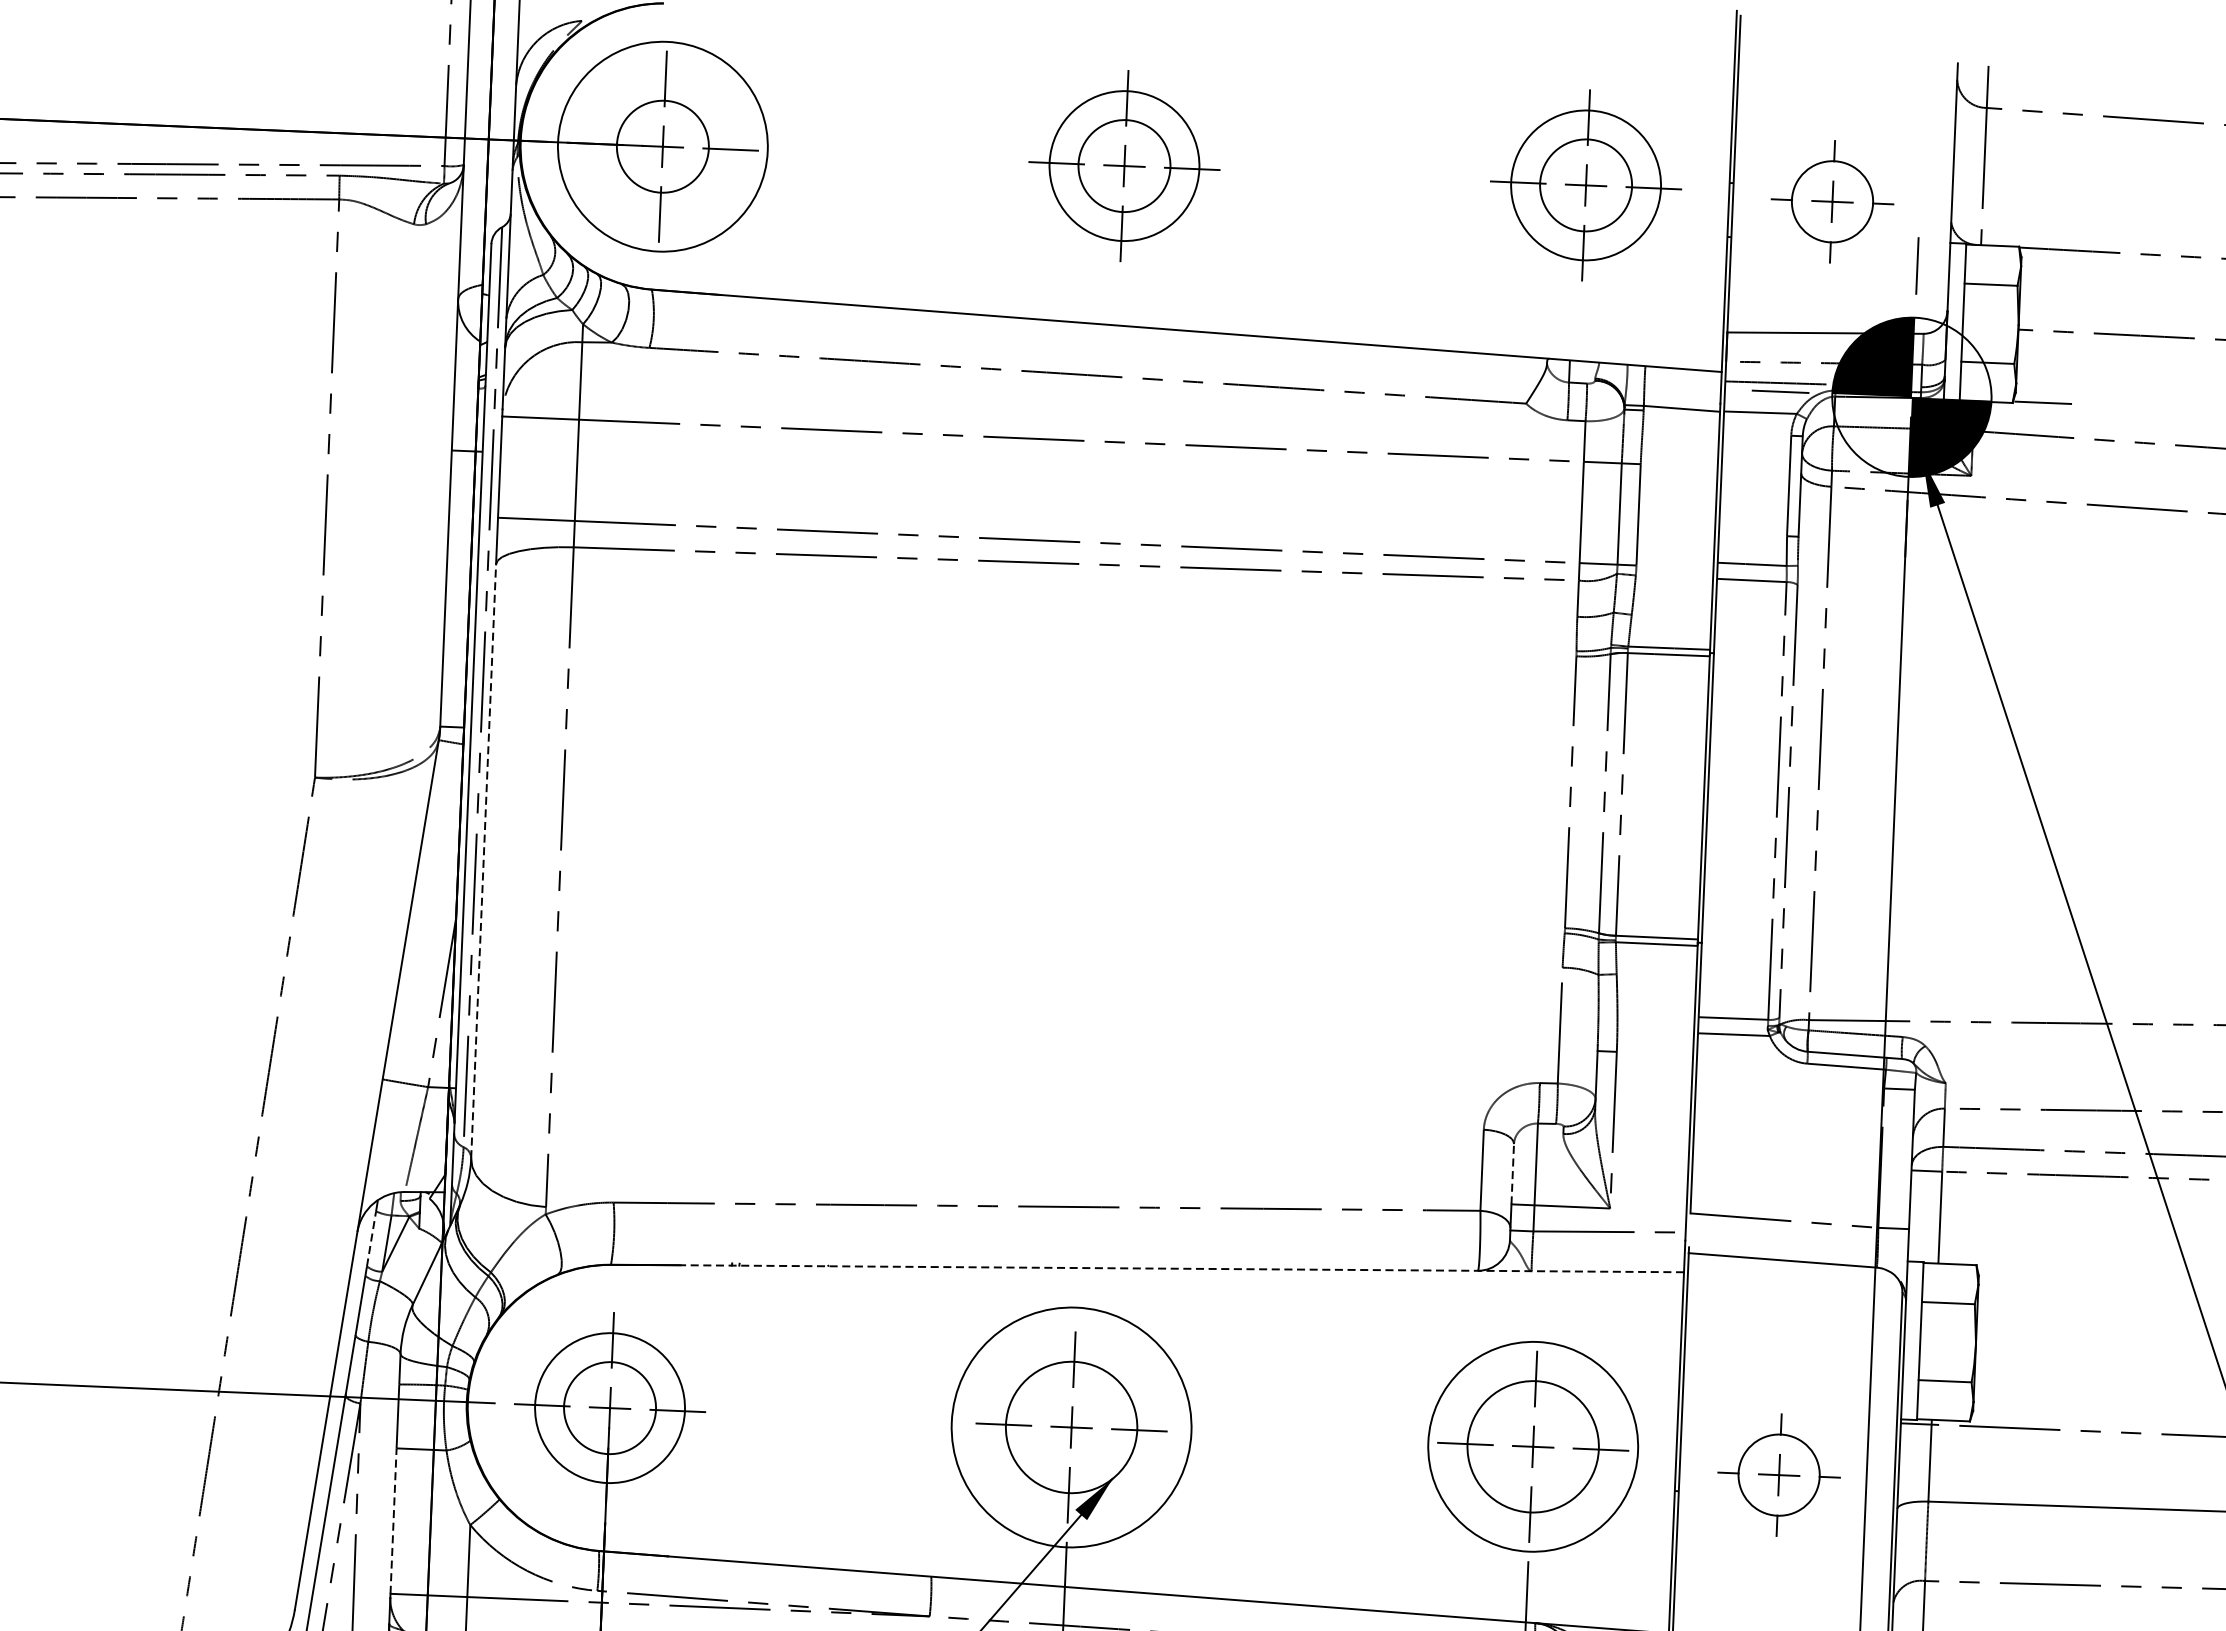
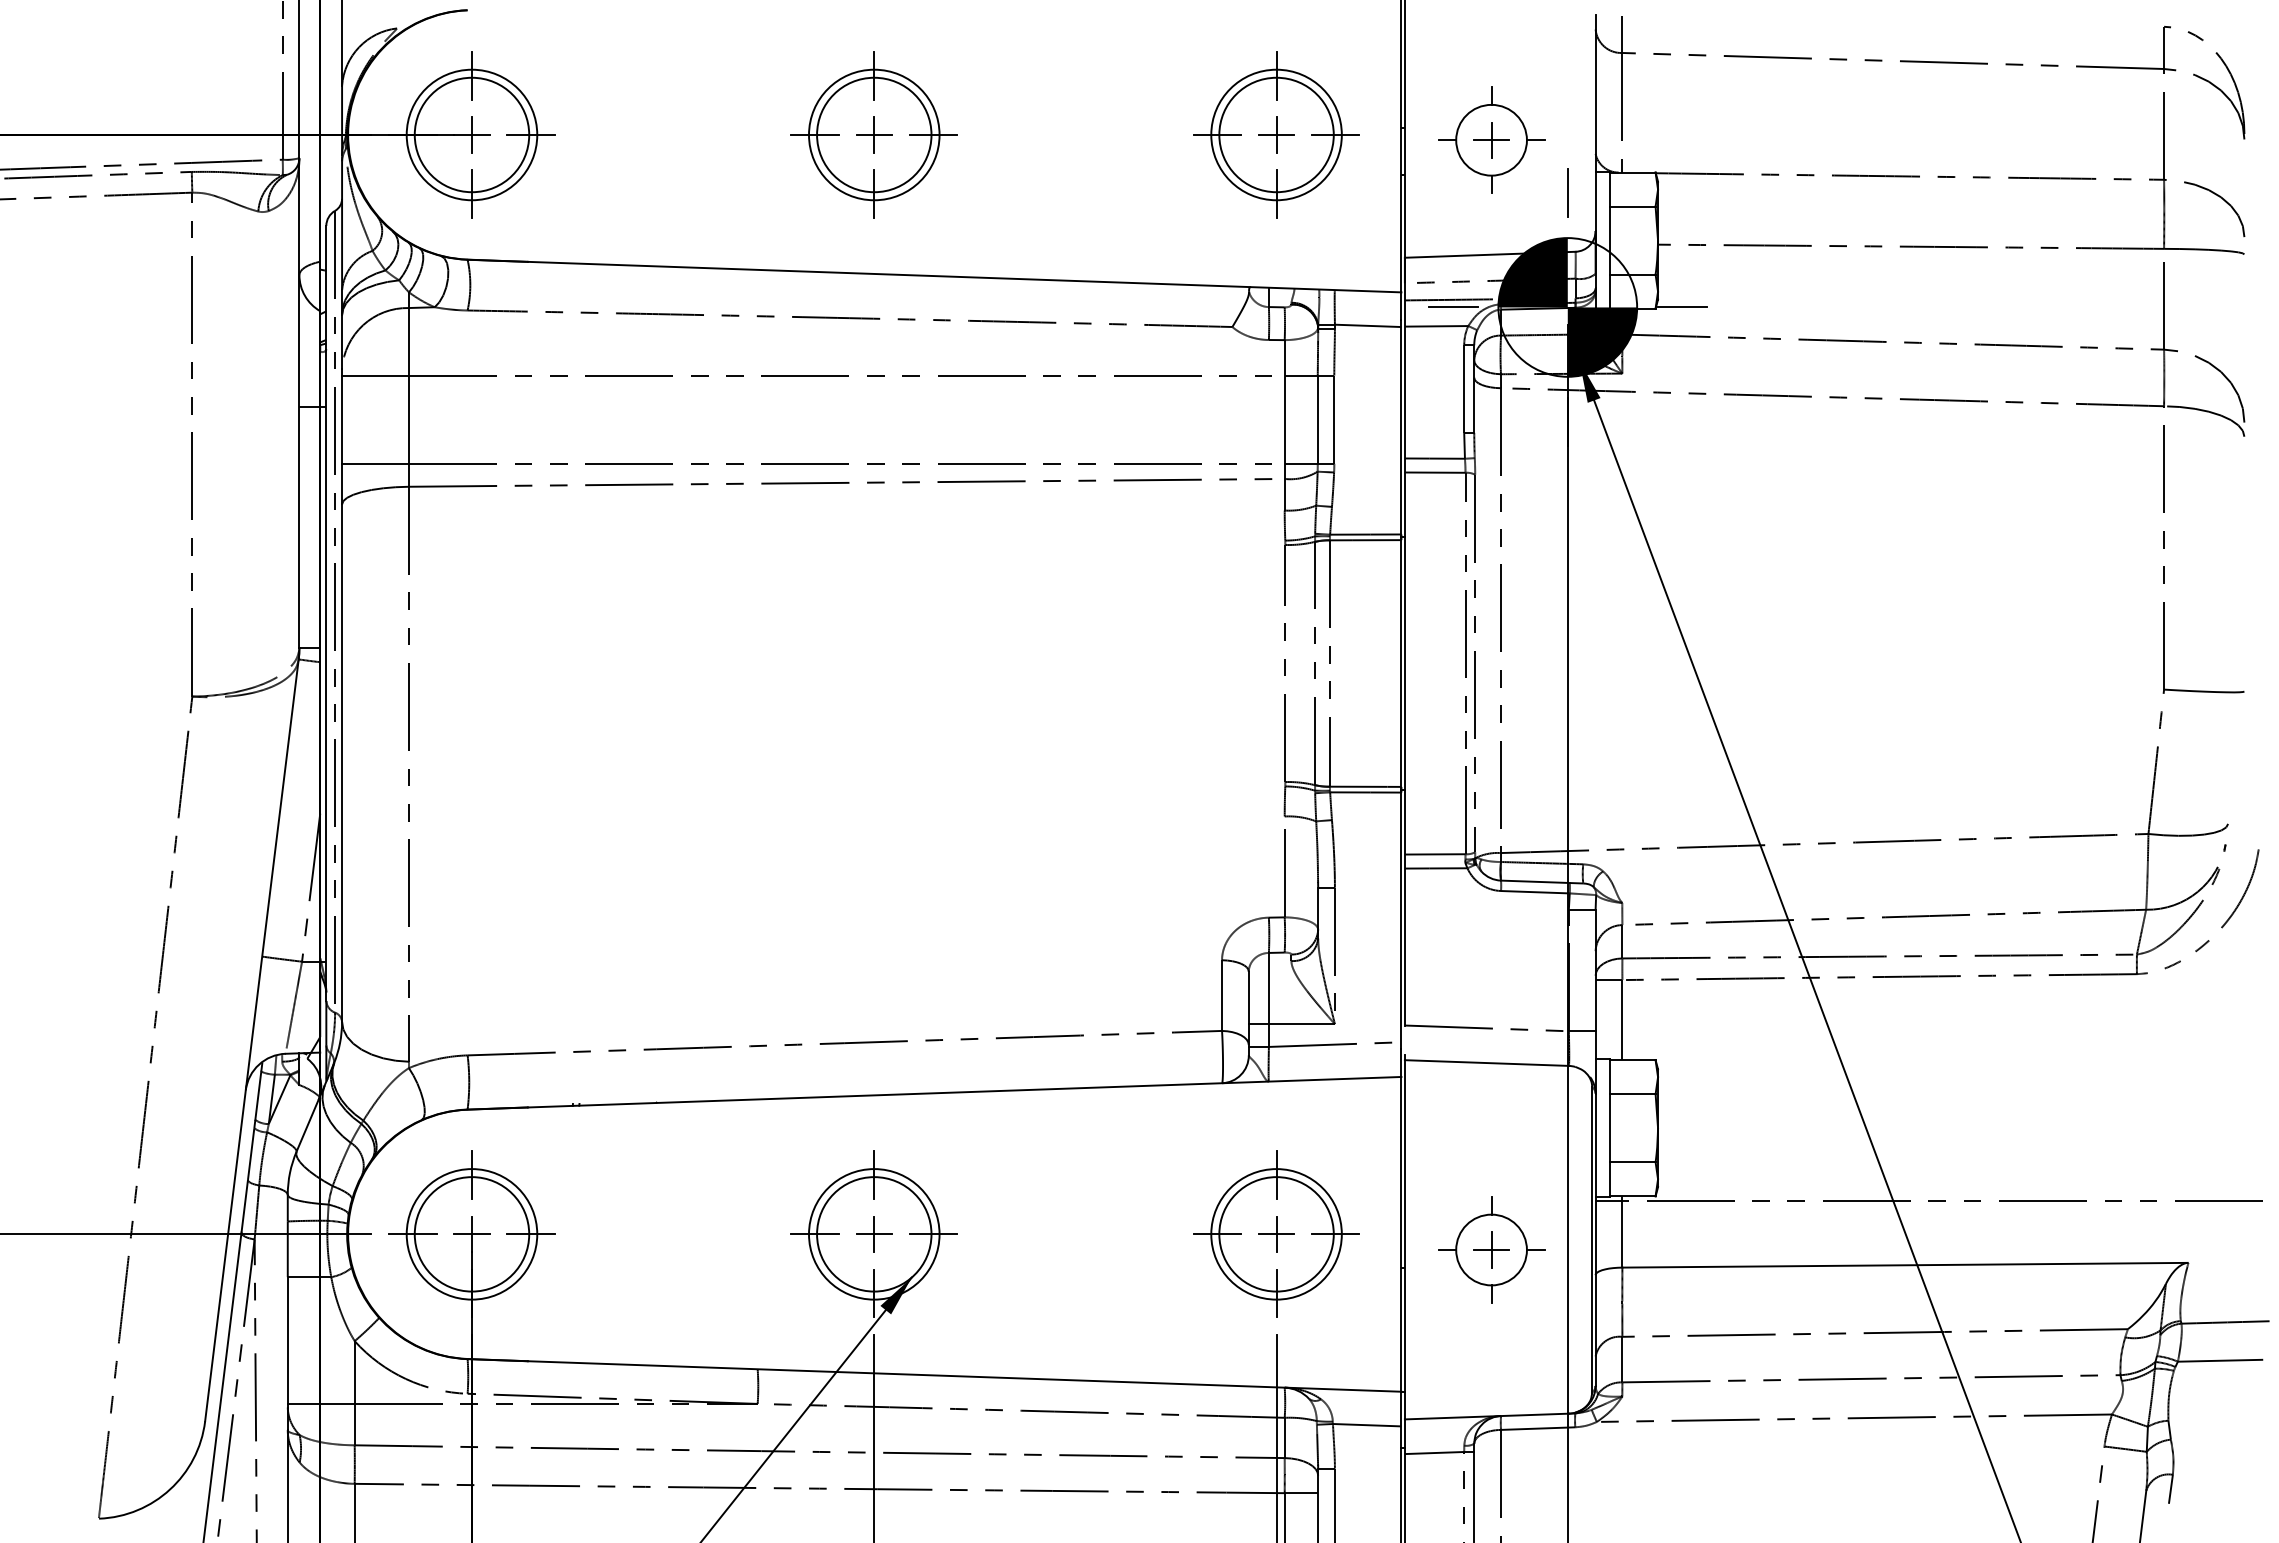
circle: (662, 146) -> (471, 134), size x0.71
circle: (662, 146) -> (471, 134), size x1.43
circle: (1124, 165) -> (874, 134), size x1.43
circle: (1586, 184) -> (1276, 134), size x1.43
line: (484, 861) -> (342, 763), dashed -> solid
line: (1512, 1173) -> (1248, 997), dashed -> solid
line: (371, 1238) -> (258, 1095), dashed -> solid
line: (1181, 1269) -> (964, 1092), dashed -> solid
circle: (609, 1408) -> (471, 1234), size x1.43
circle: (1071, 1427) -> (874, 1234), size x0.62
circle: (1533, 1446) -> (1276, 1234), size x0.71
line: (393, 1521) -> (287, 1340), dashed -> solid

